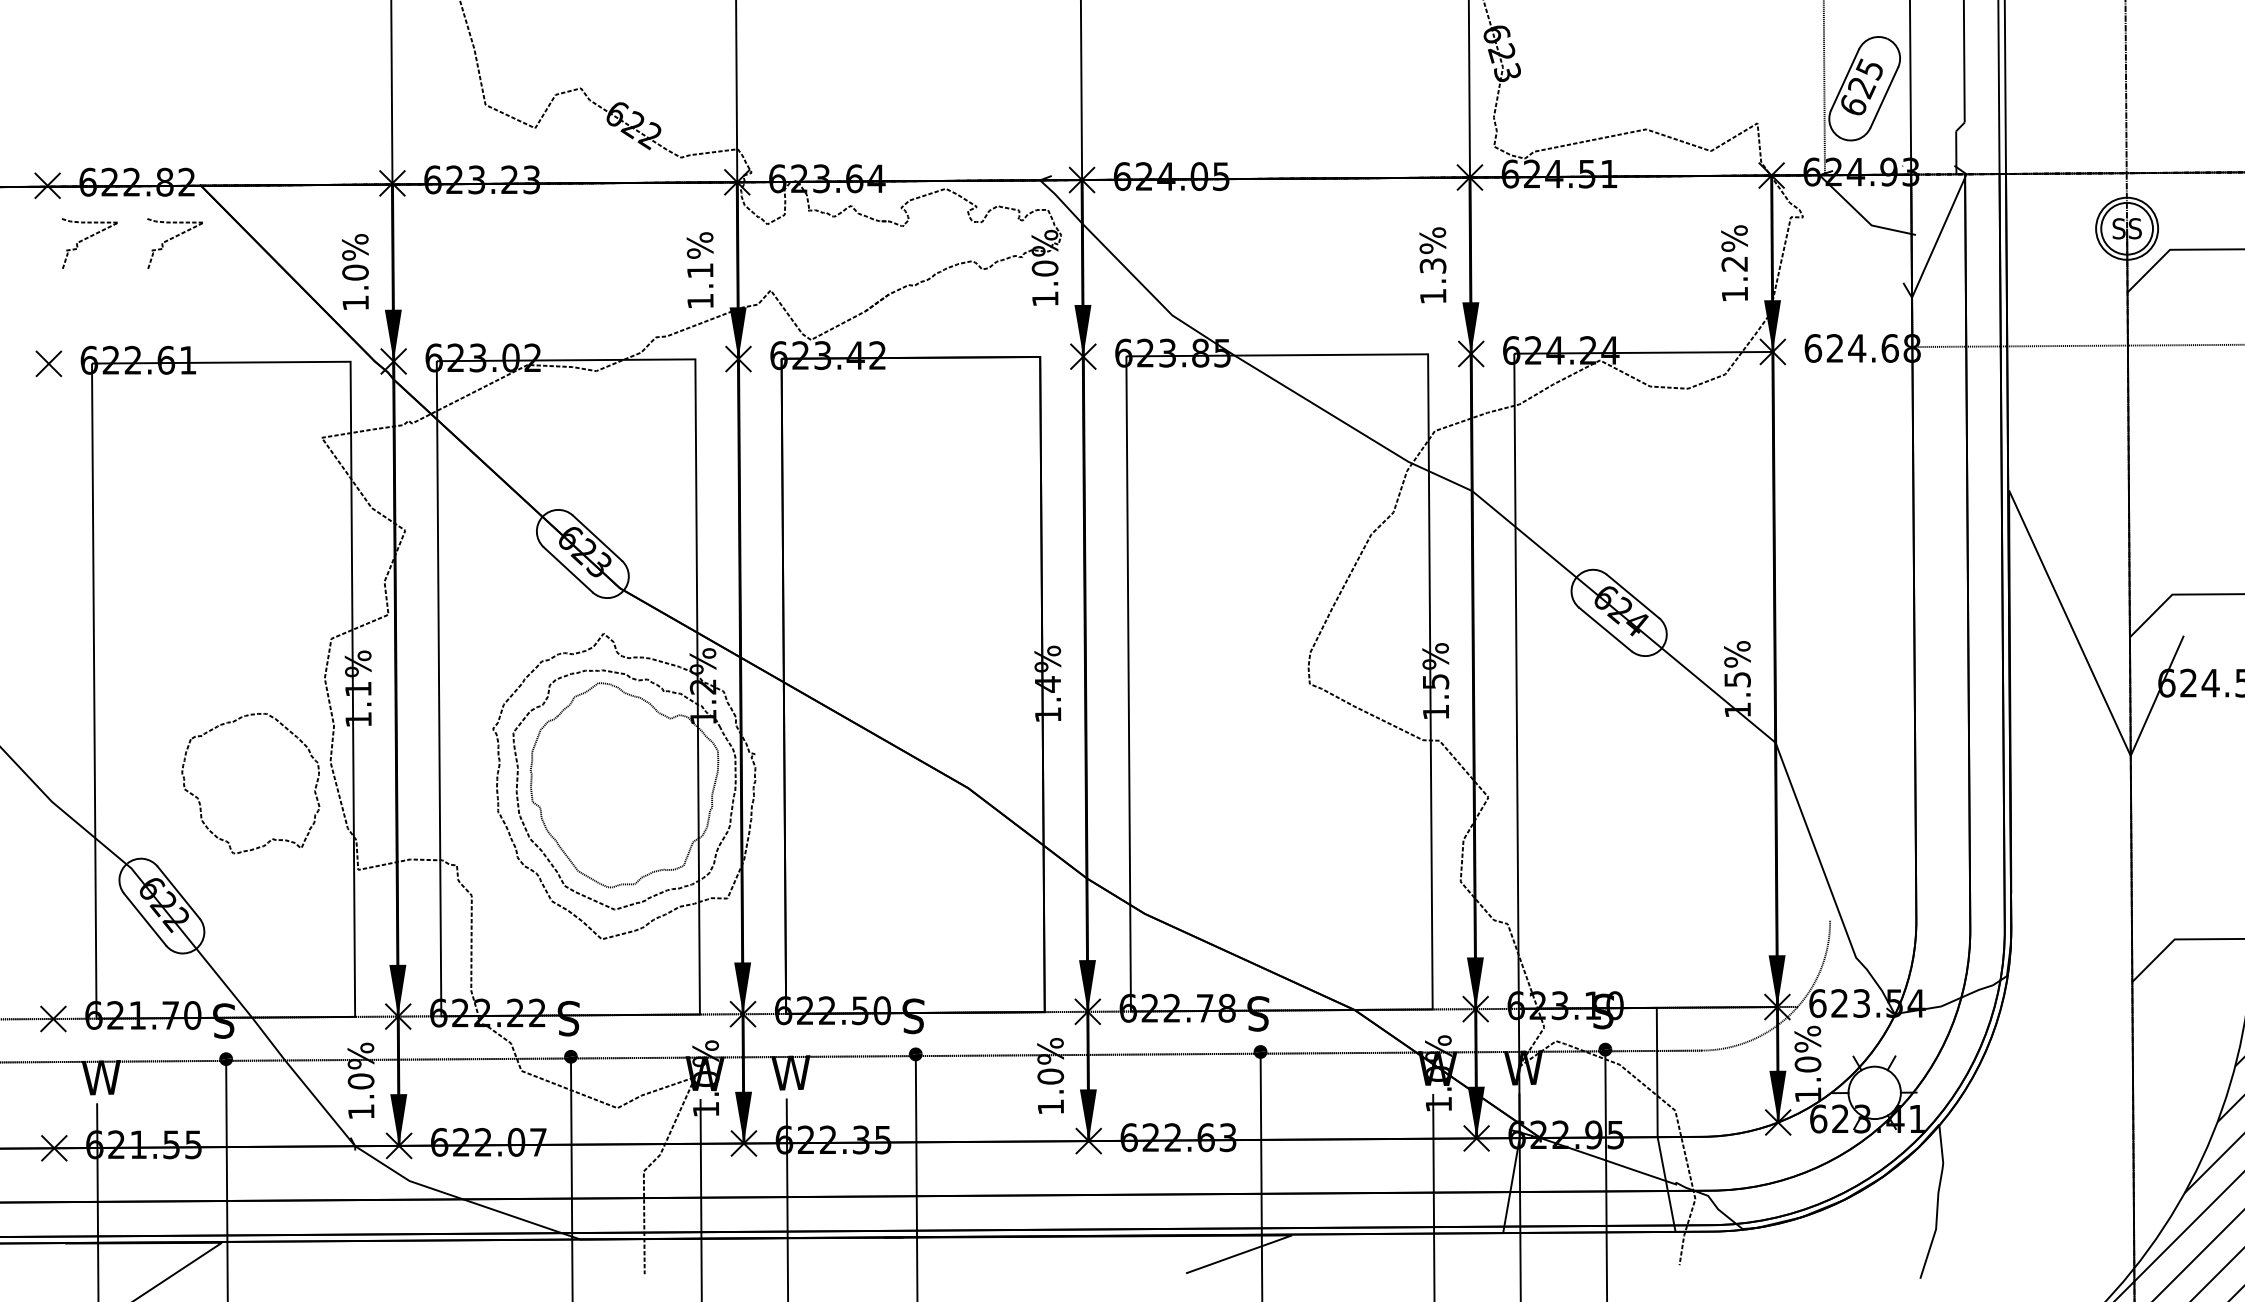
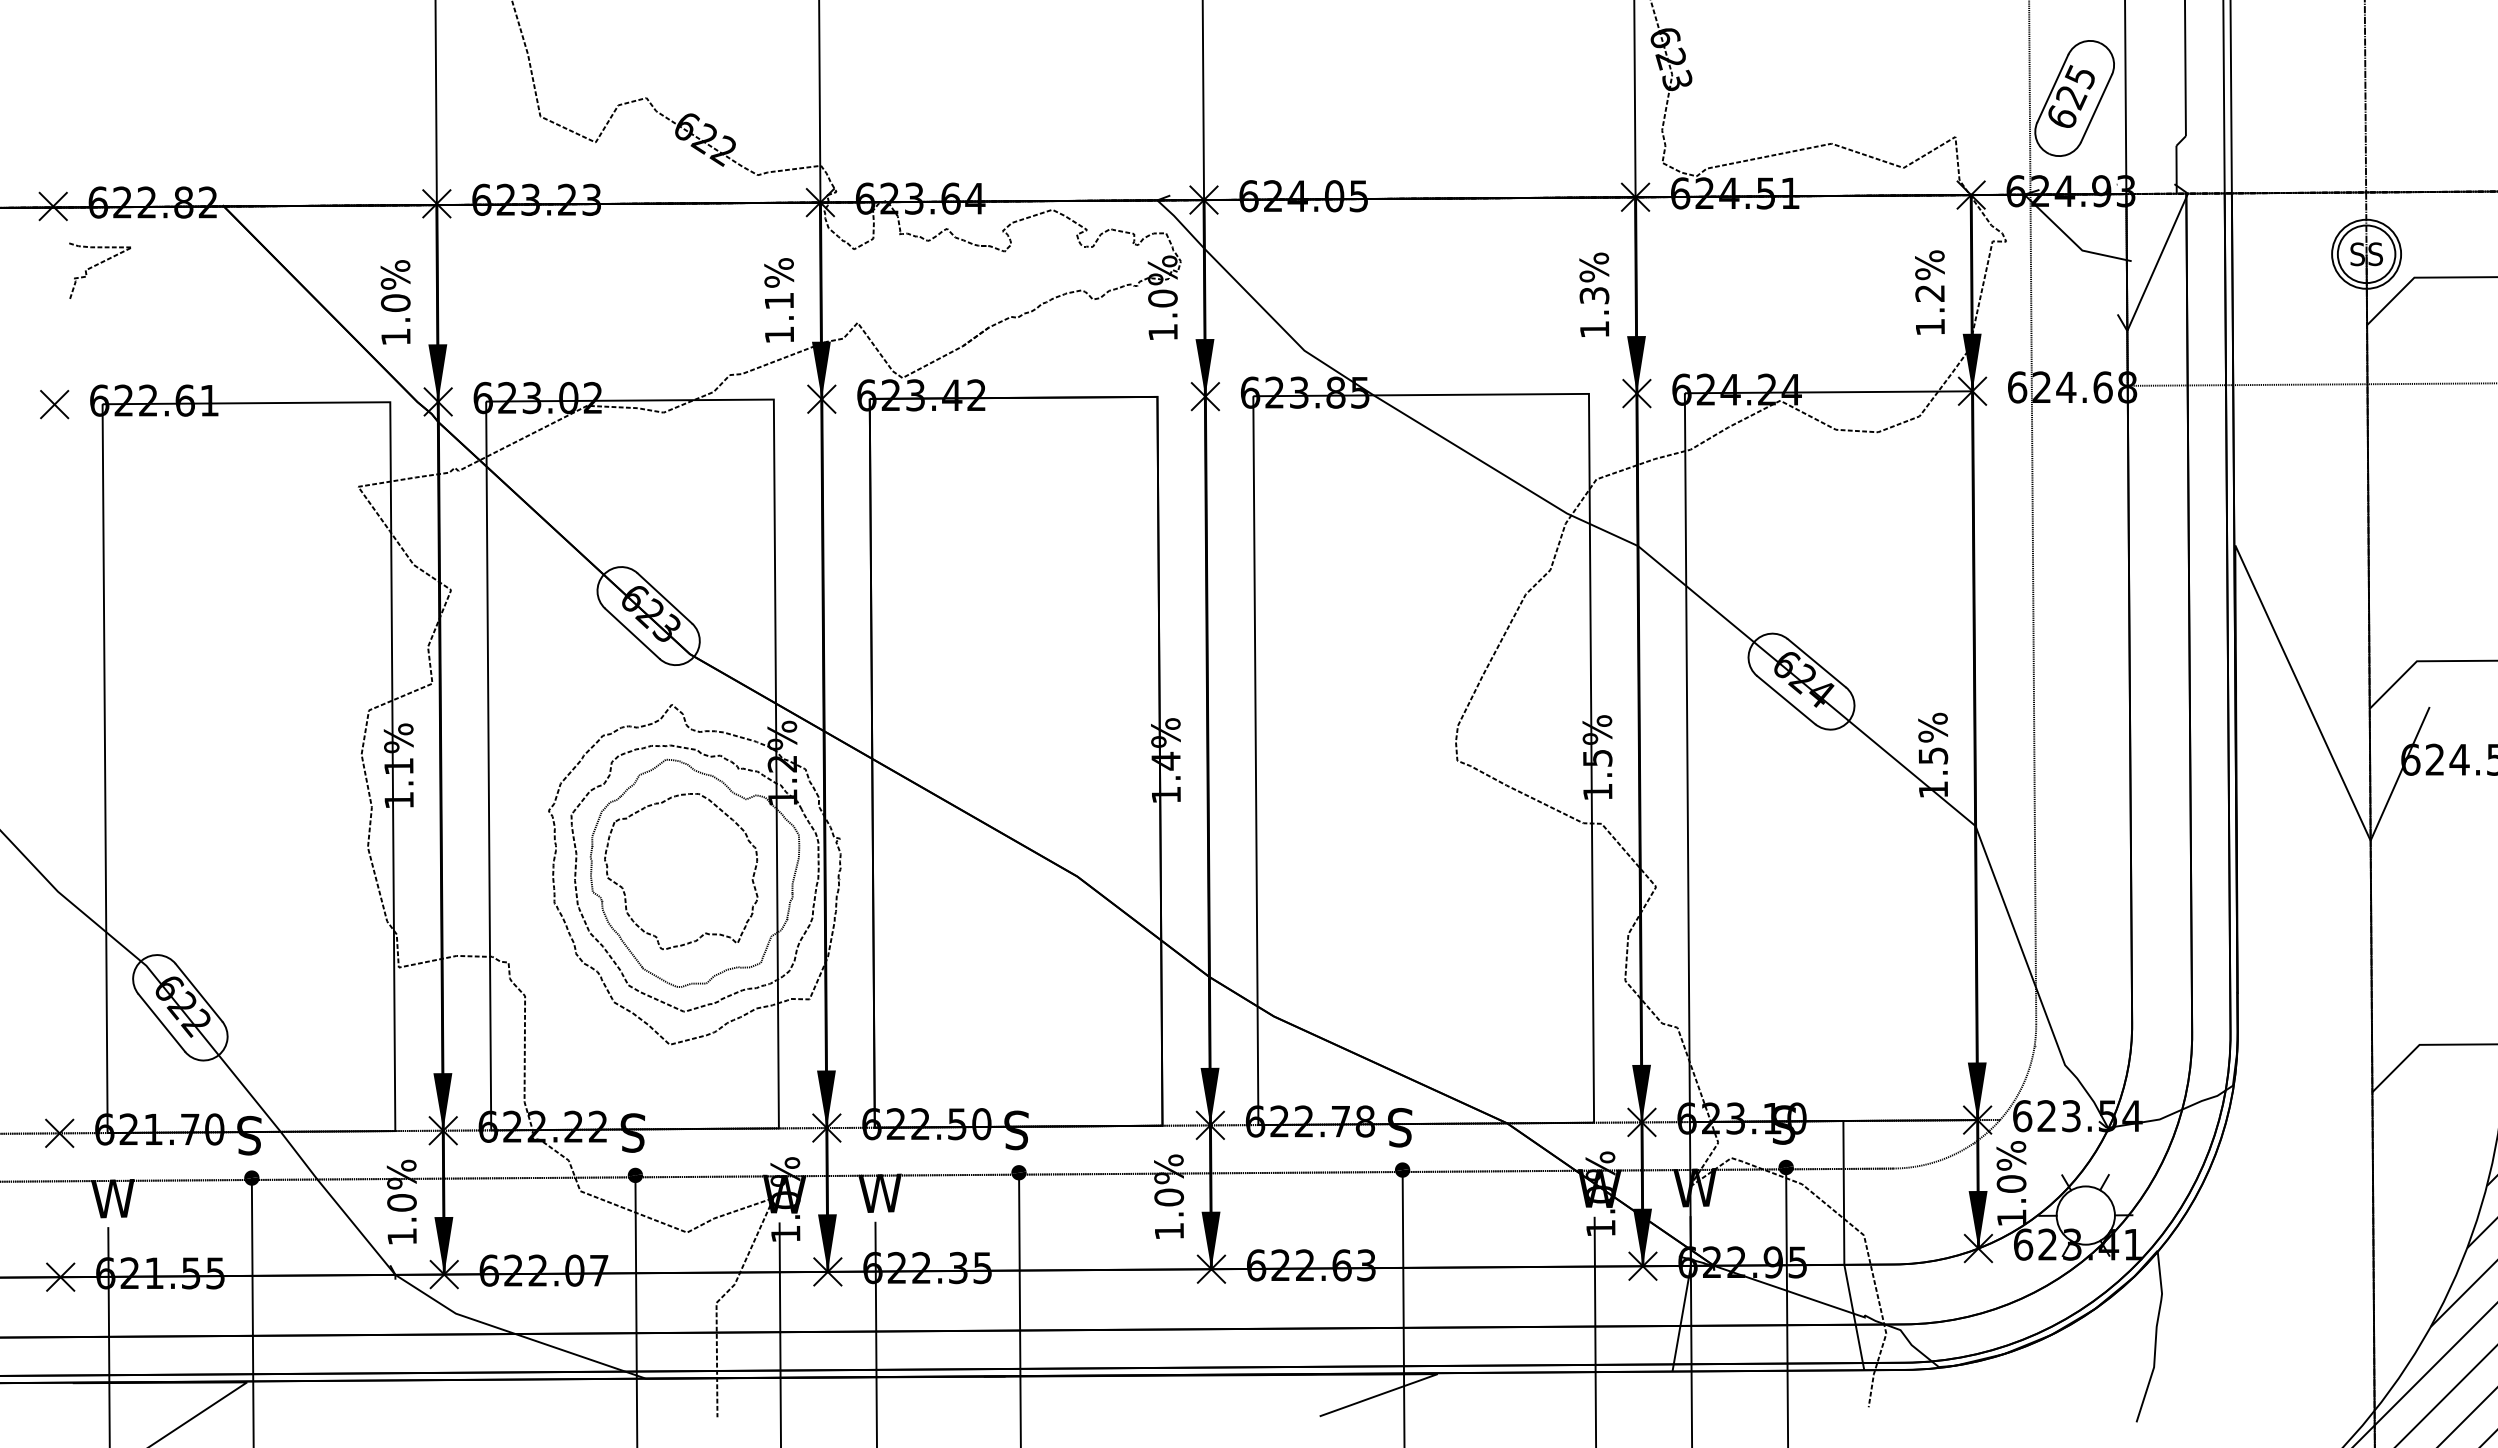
curve: (173, 238) -> (193, 265), removed
line: (1827, 547) -> (2033, 608), added
part: (198, 797) -> (623, 887), moved

